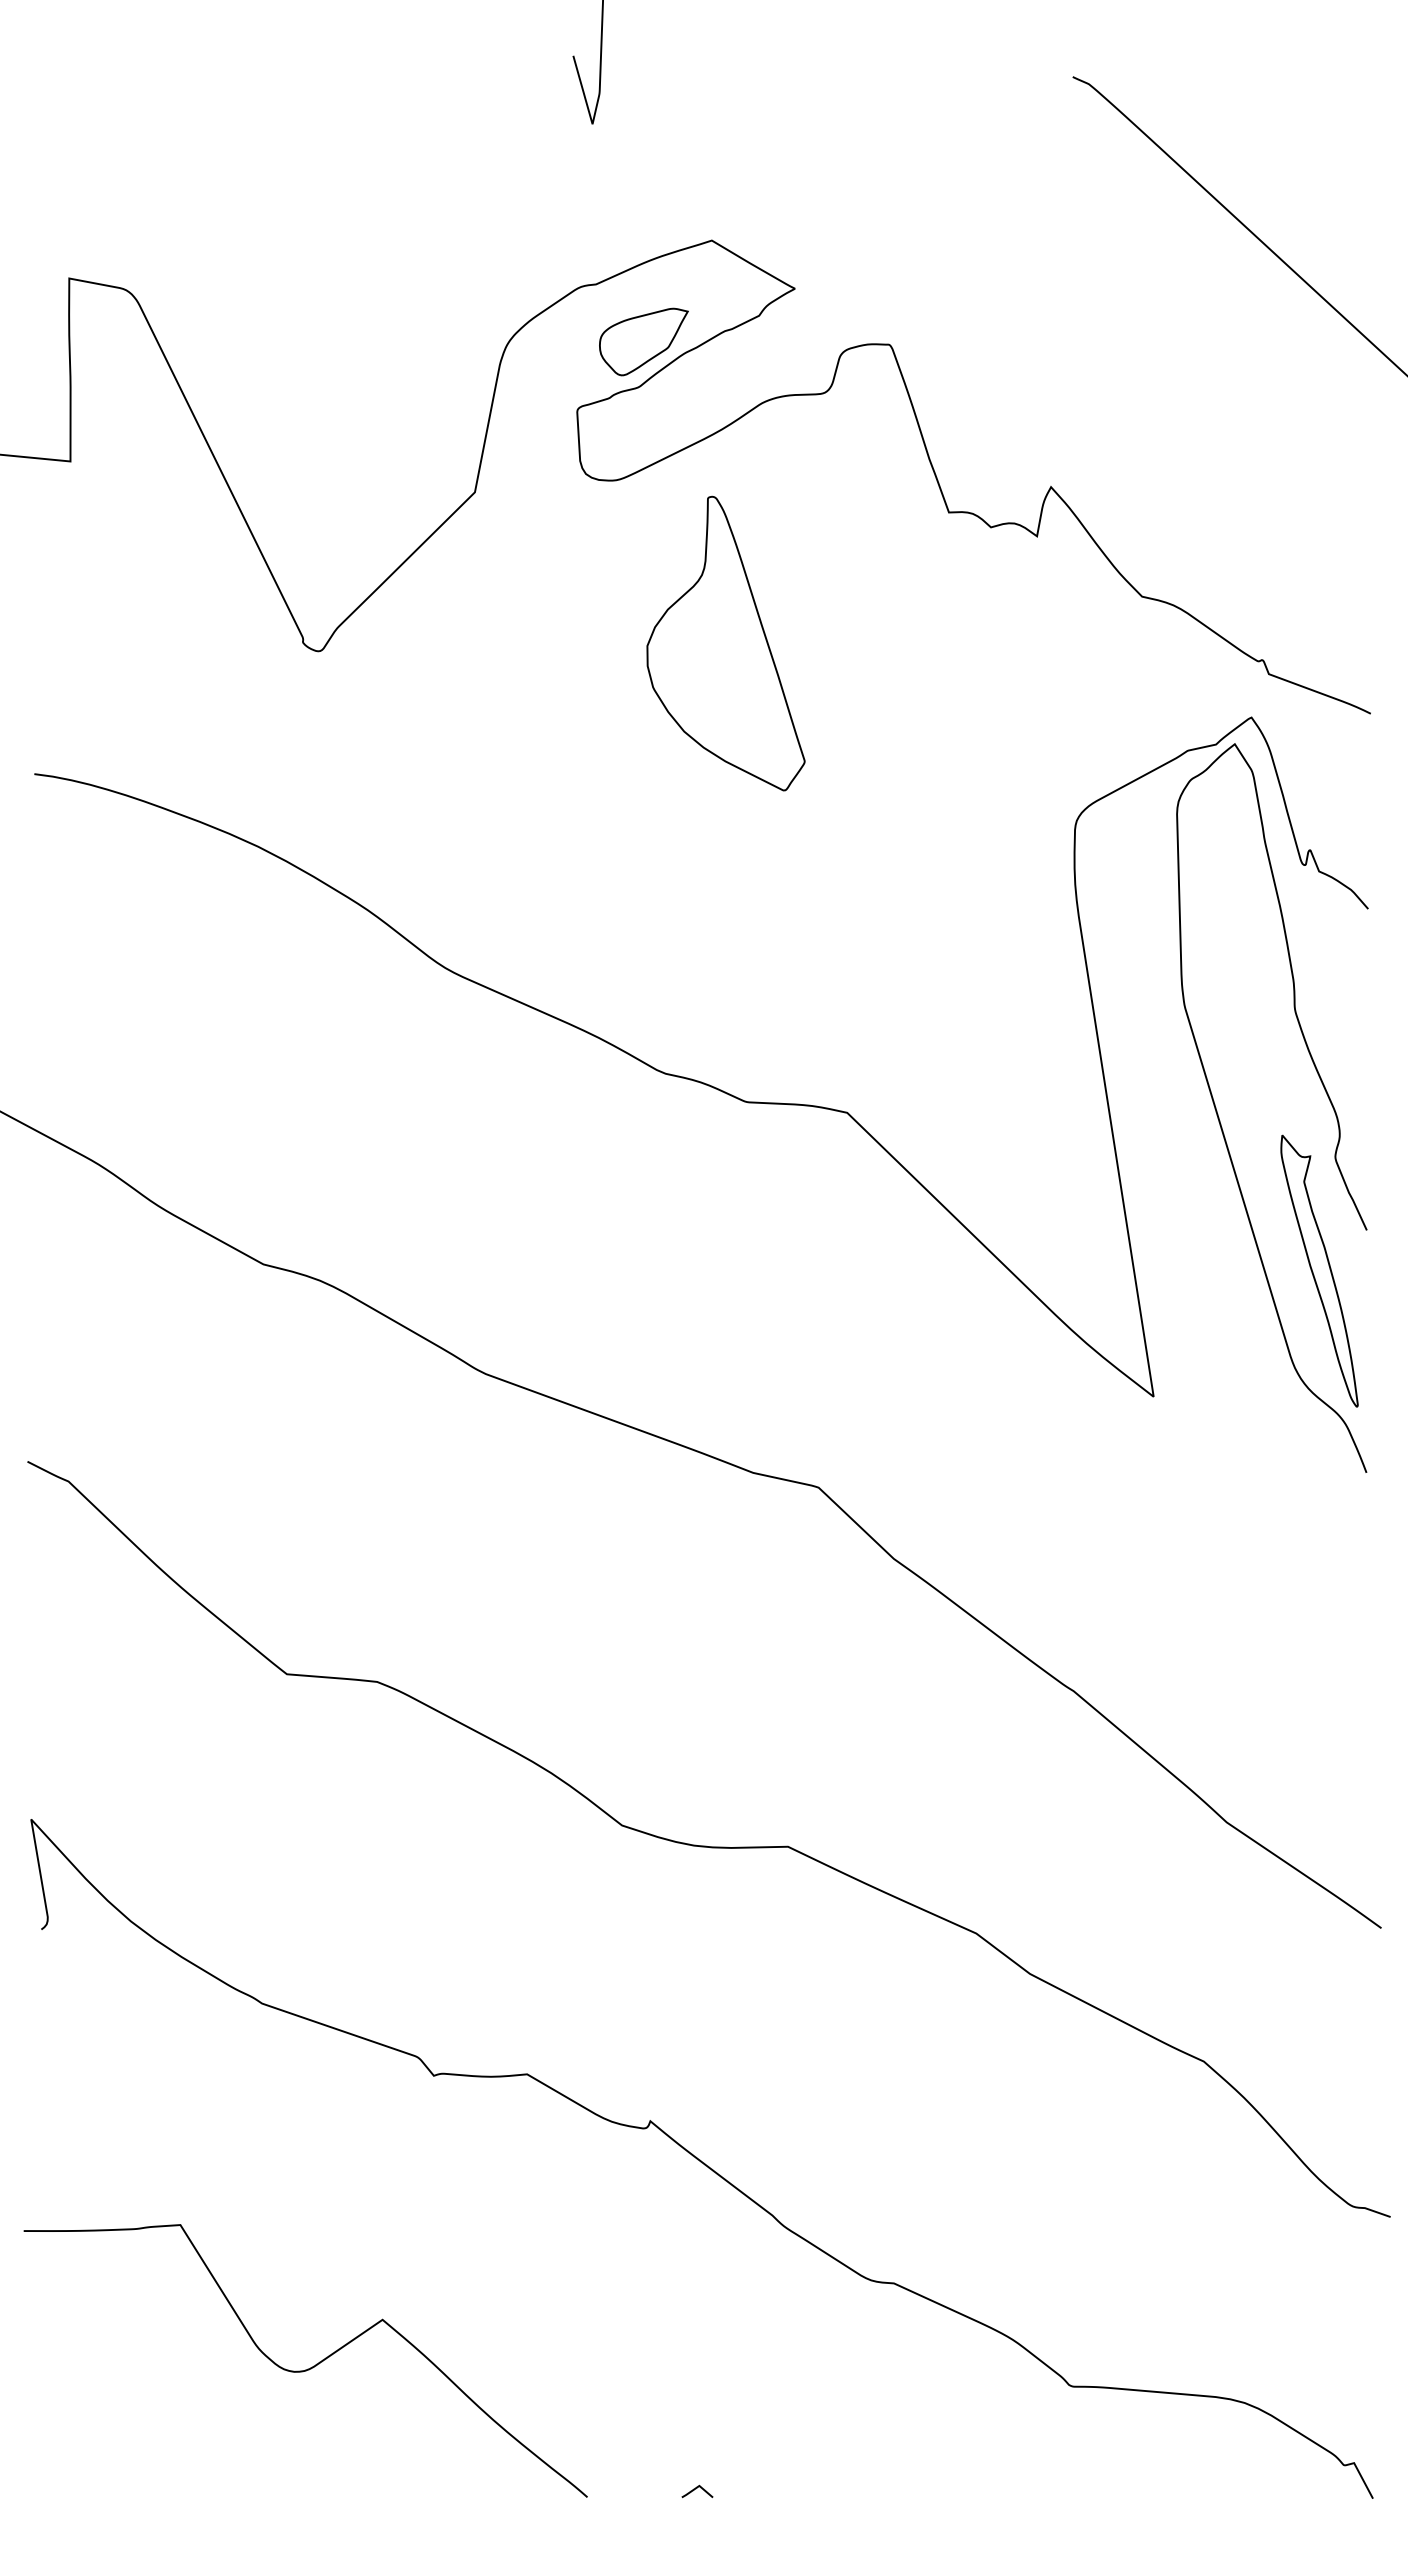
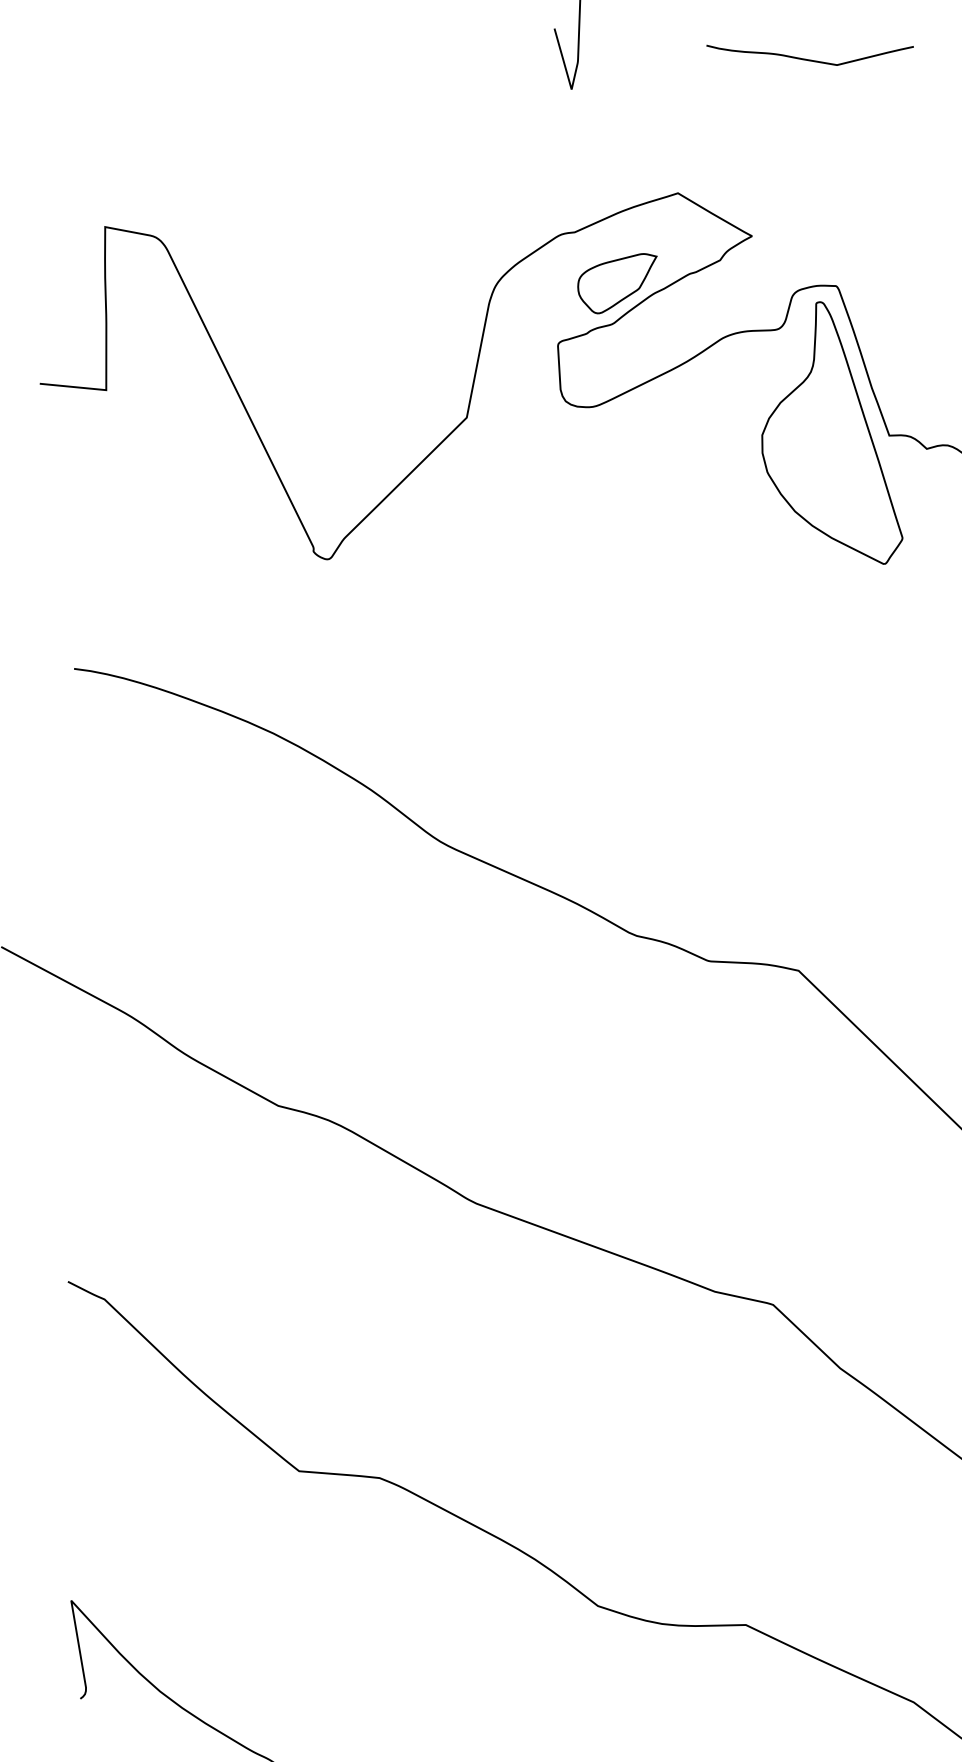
curve: (859, 90) -> (809, 59), added
part: (725, 643) -> (831, 432), moved

